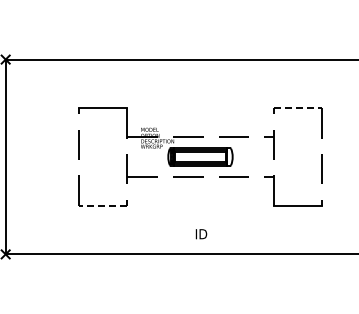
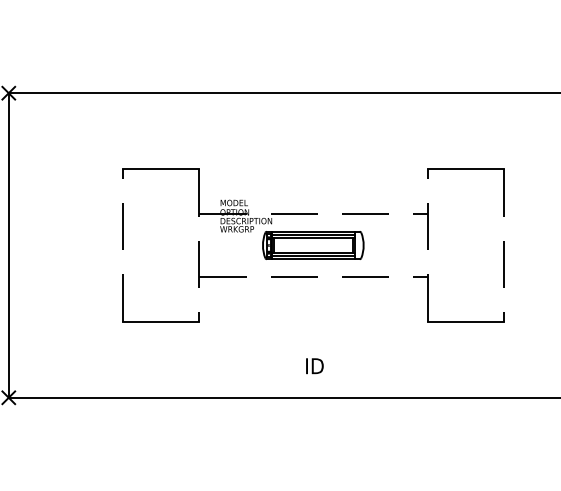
line: (298, 108) -> (466, 169), dashed -> solid
line: (102, 205) -> (160, 321), dashed -> solid

